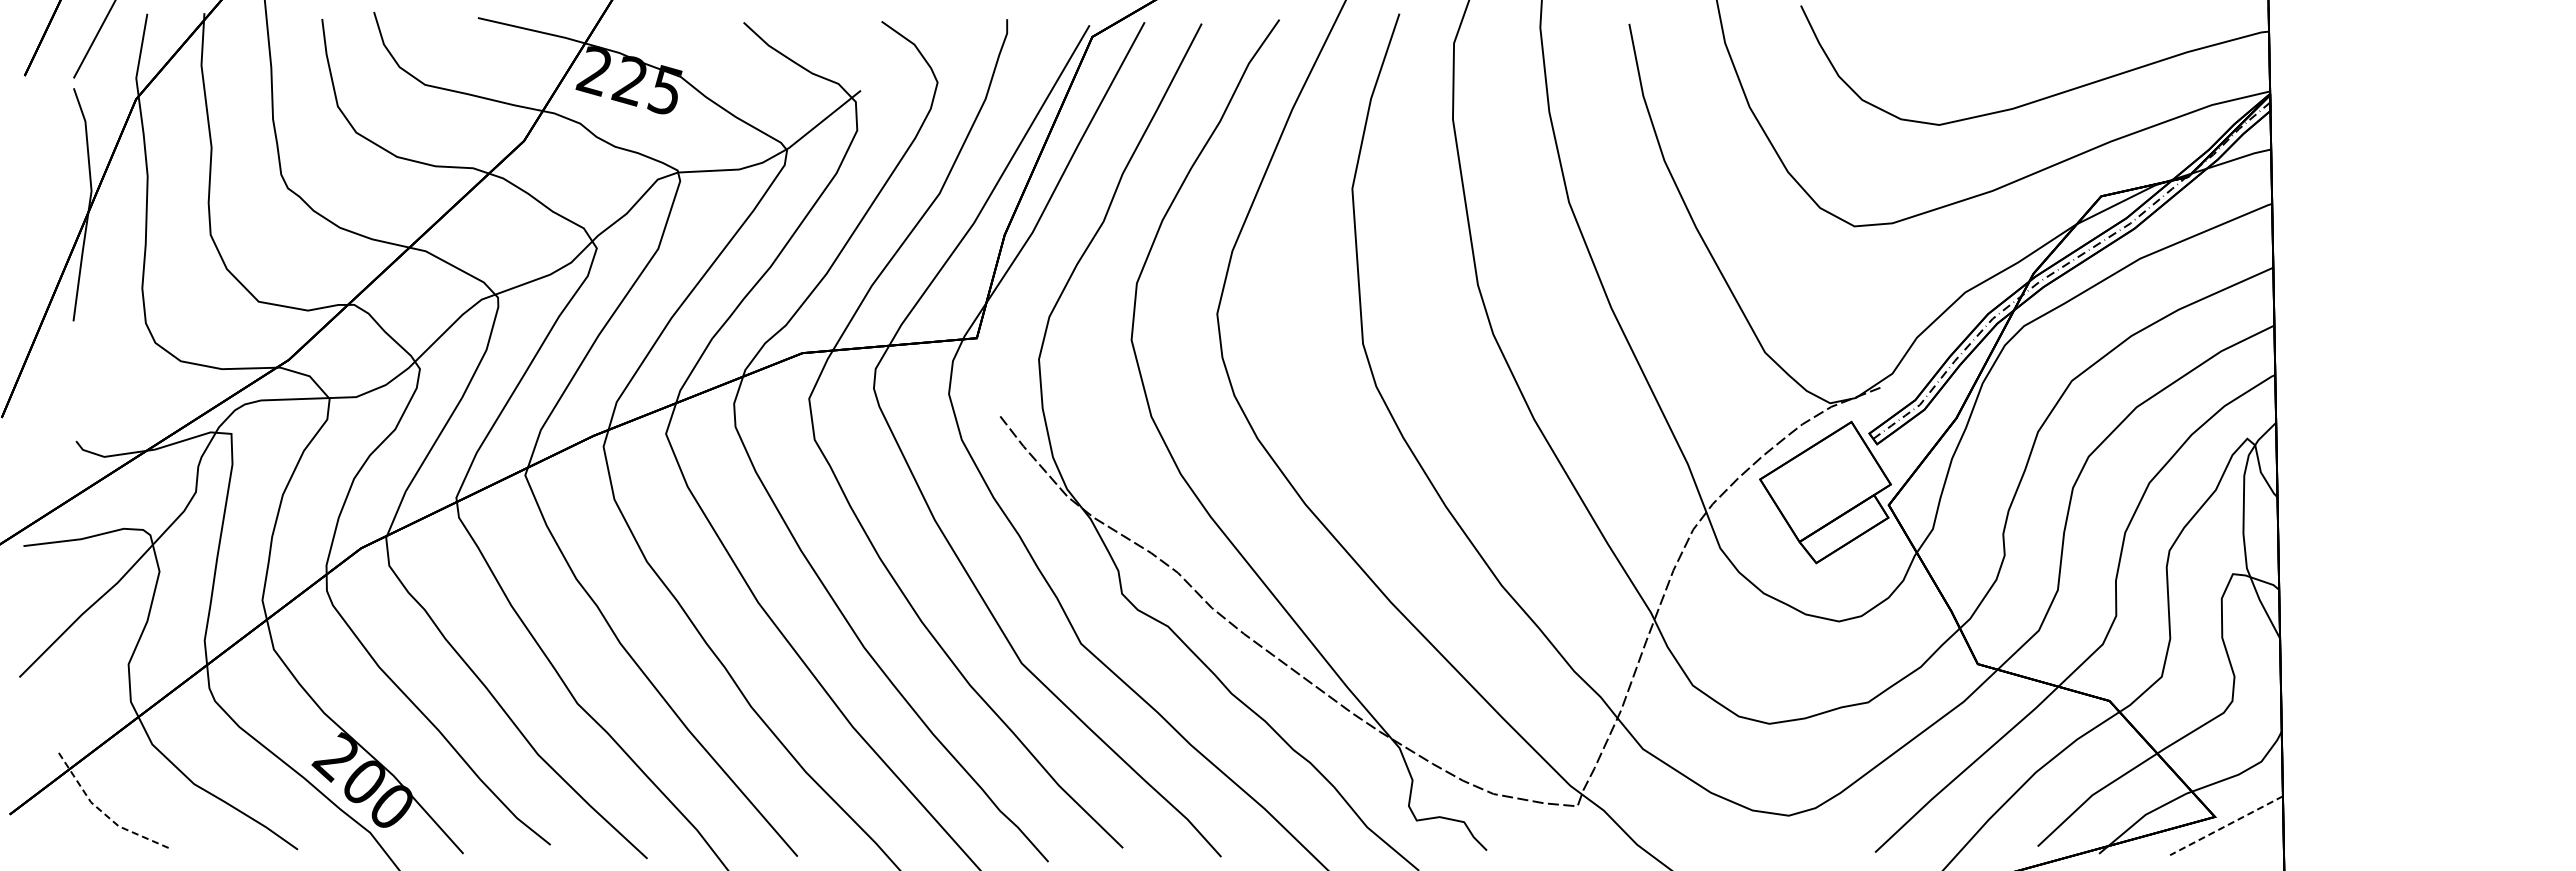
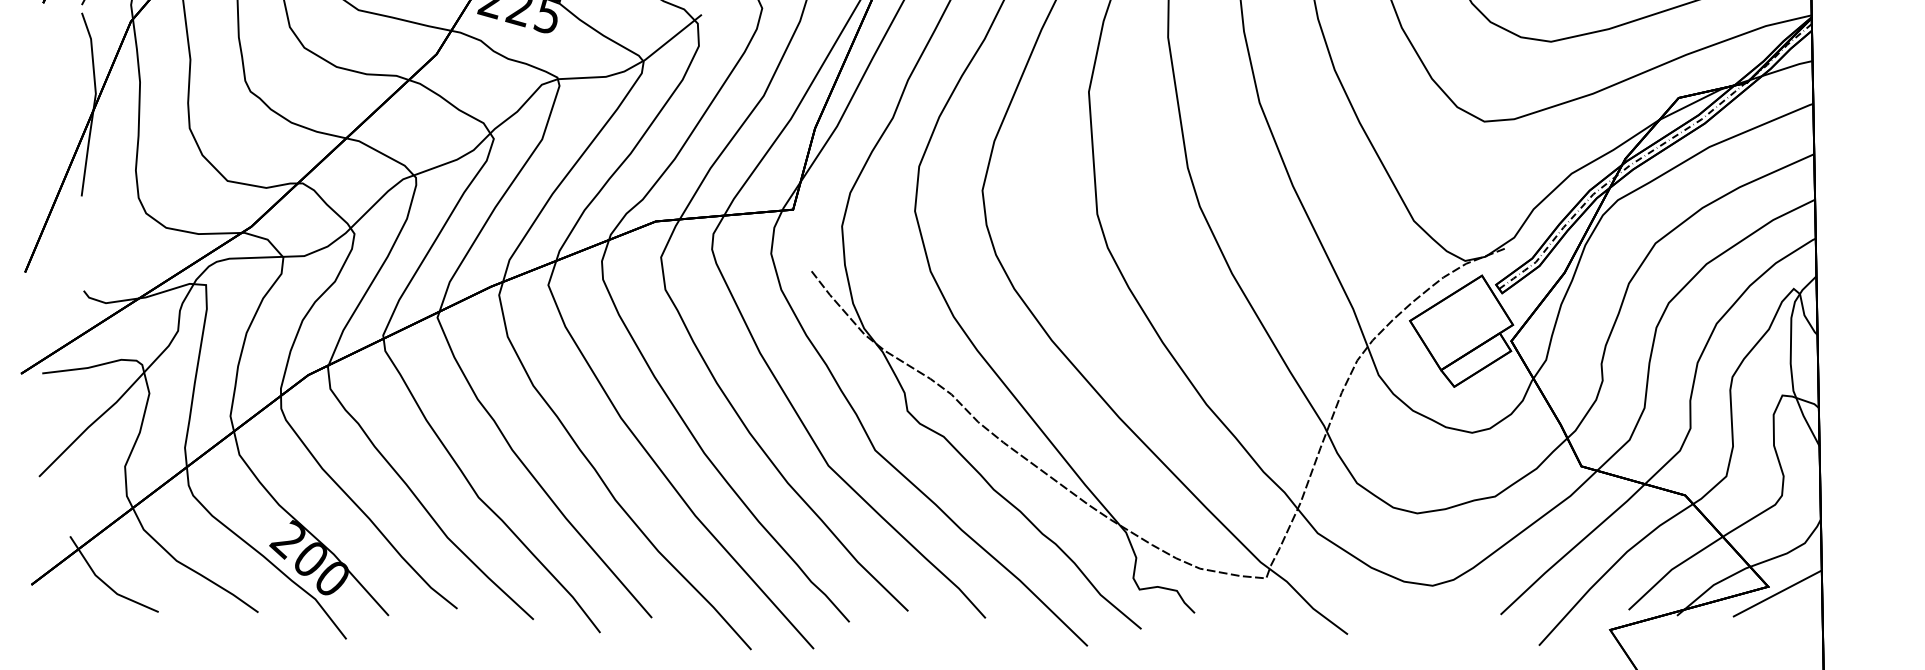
line: (104, 814) -> (106, 584), dashed -> solid
line: (2226, 825) -> (1777, 593), dashed -> solid

